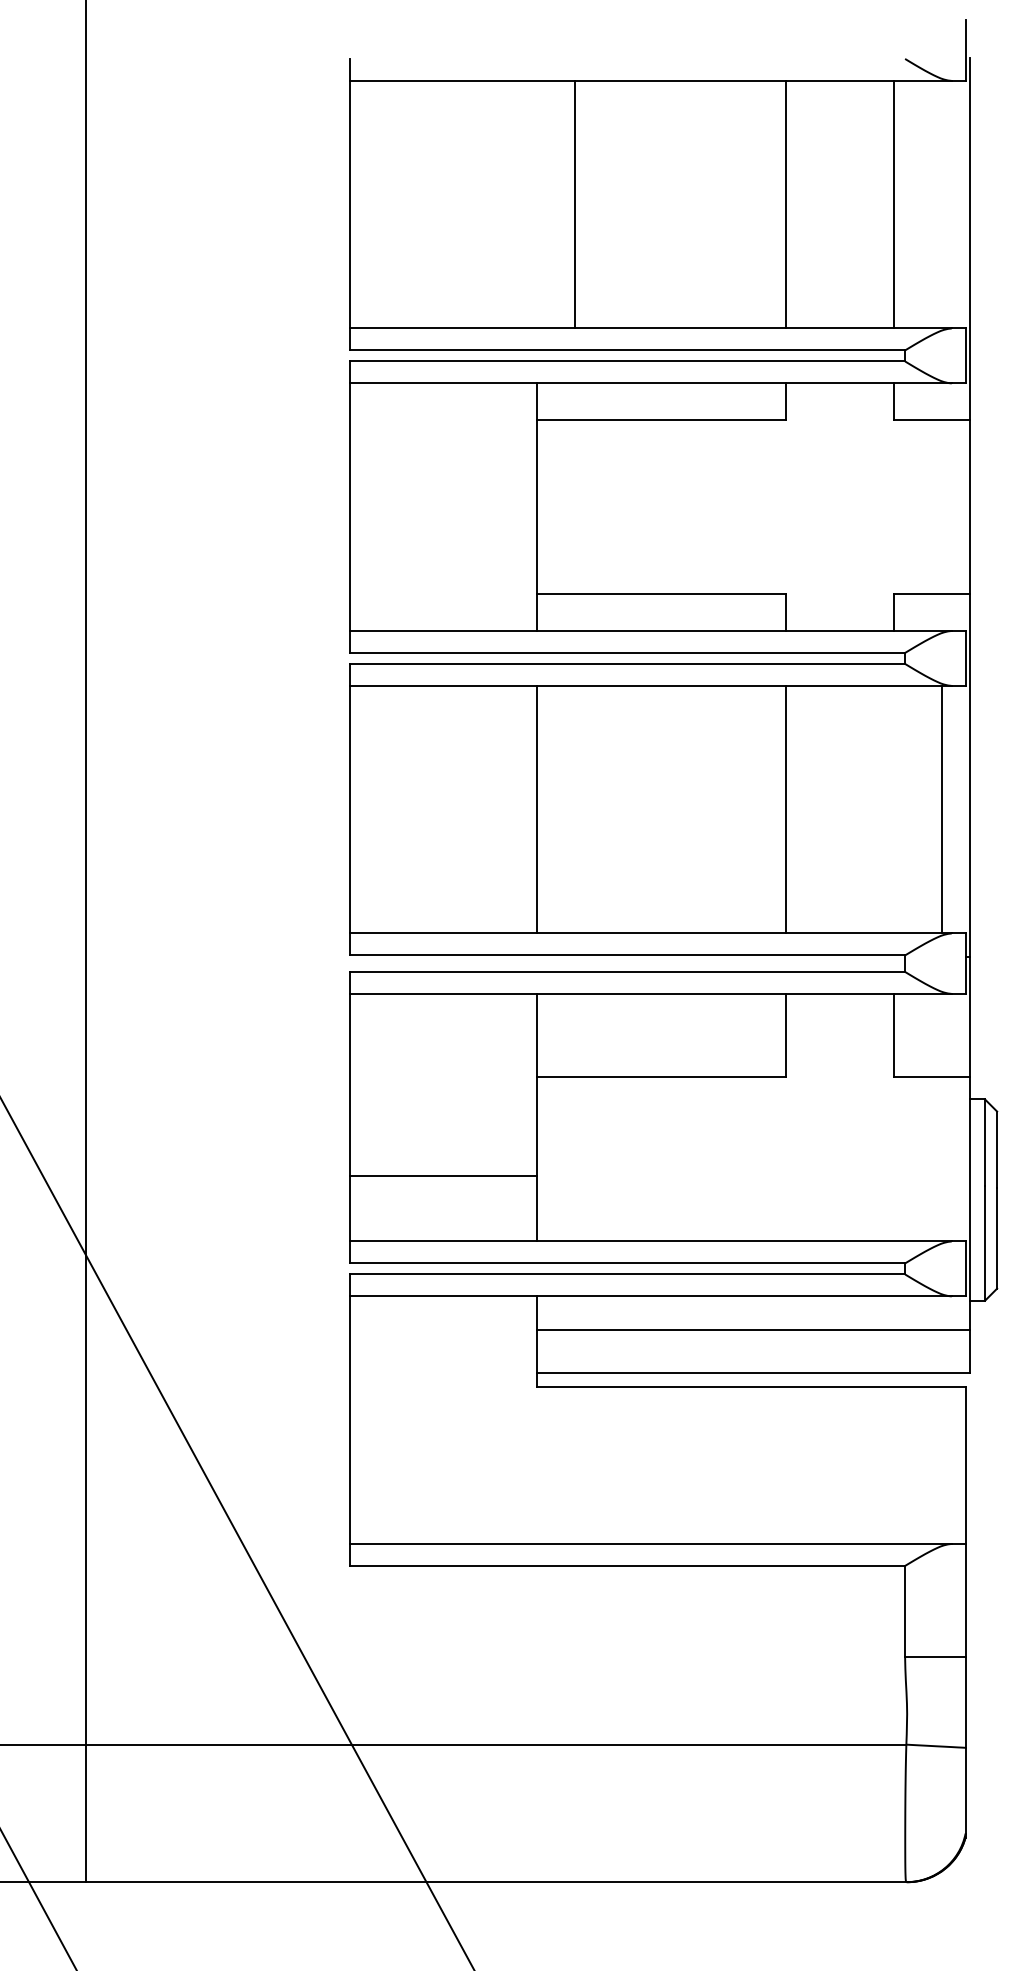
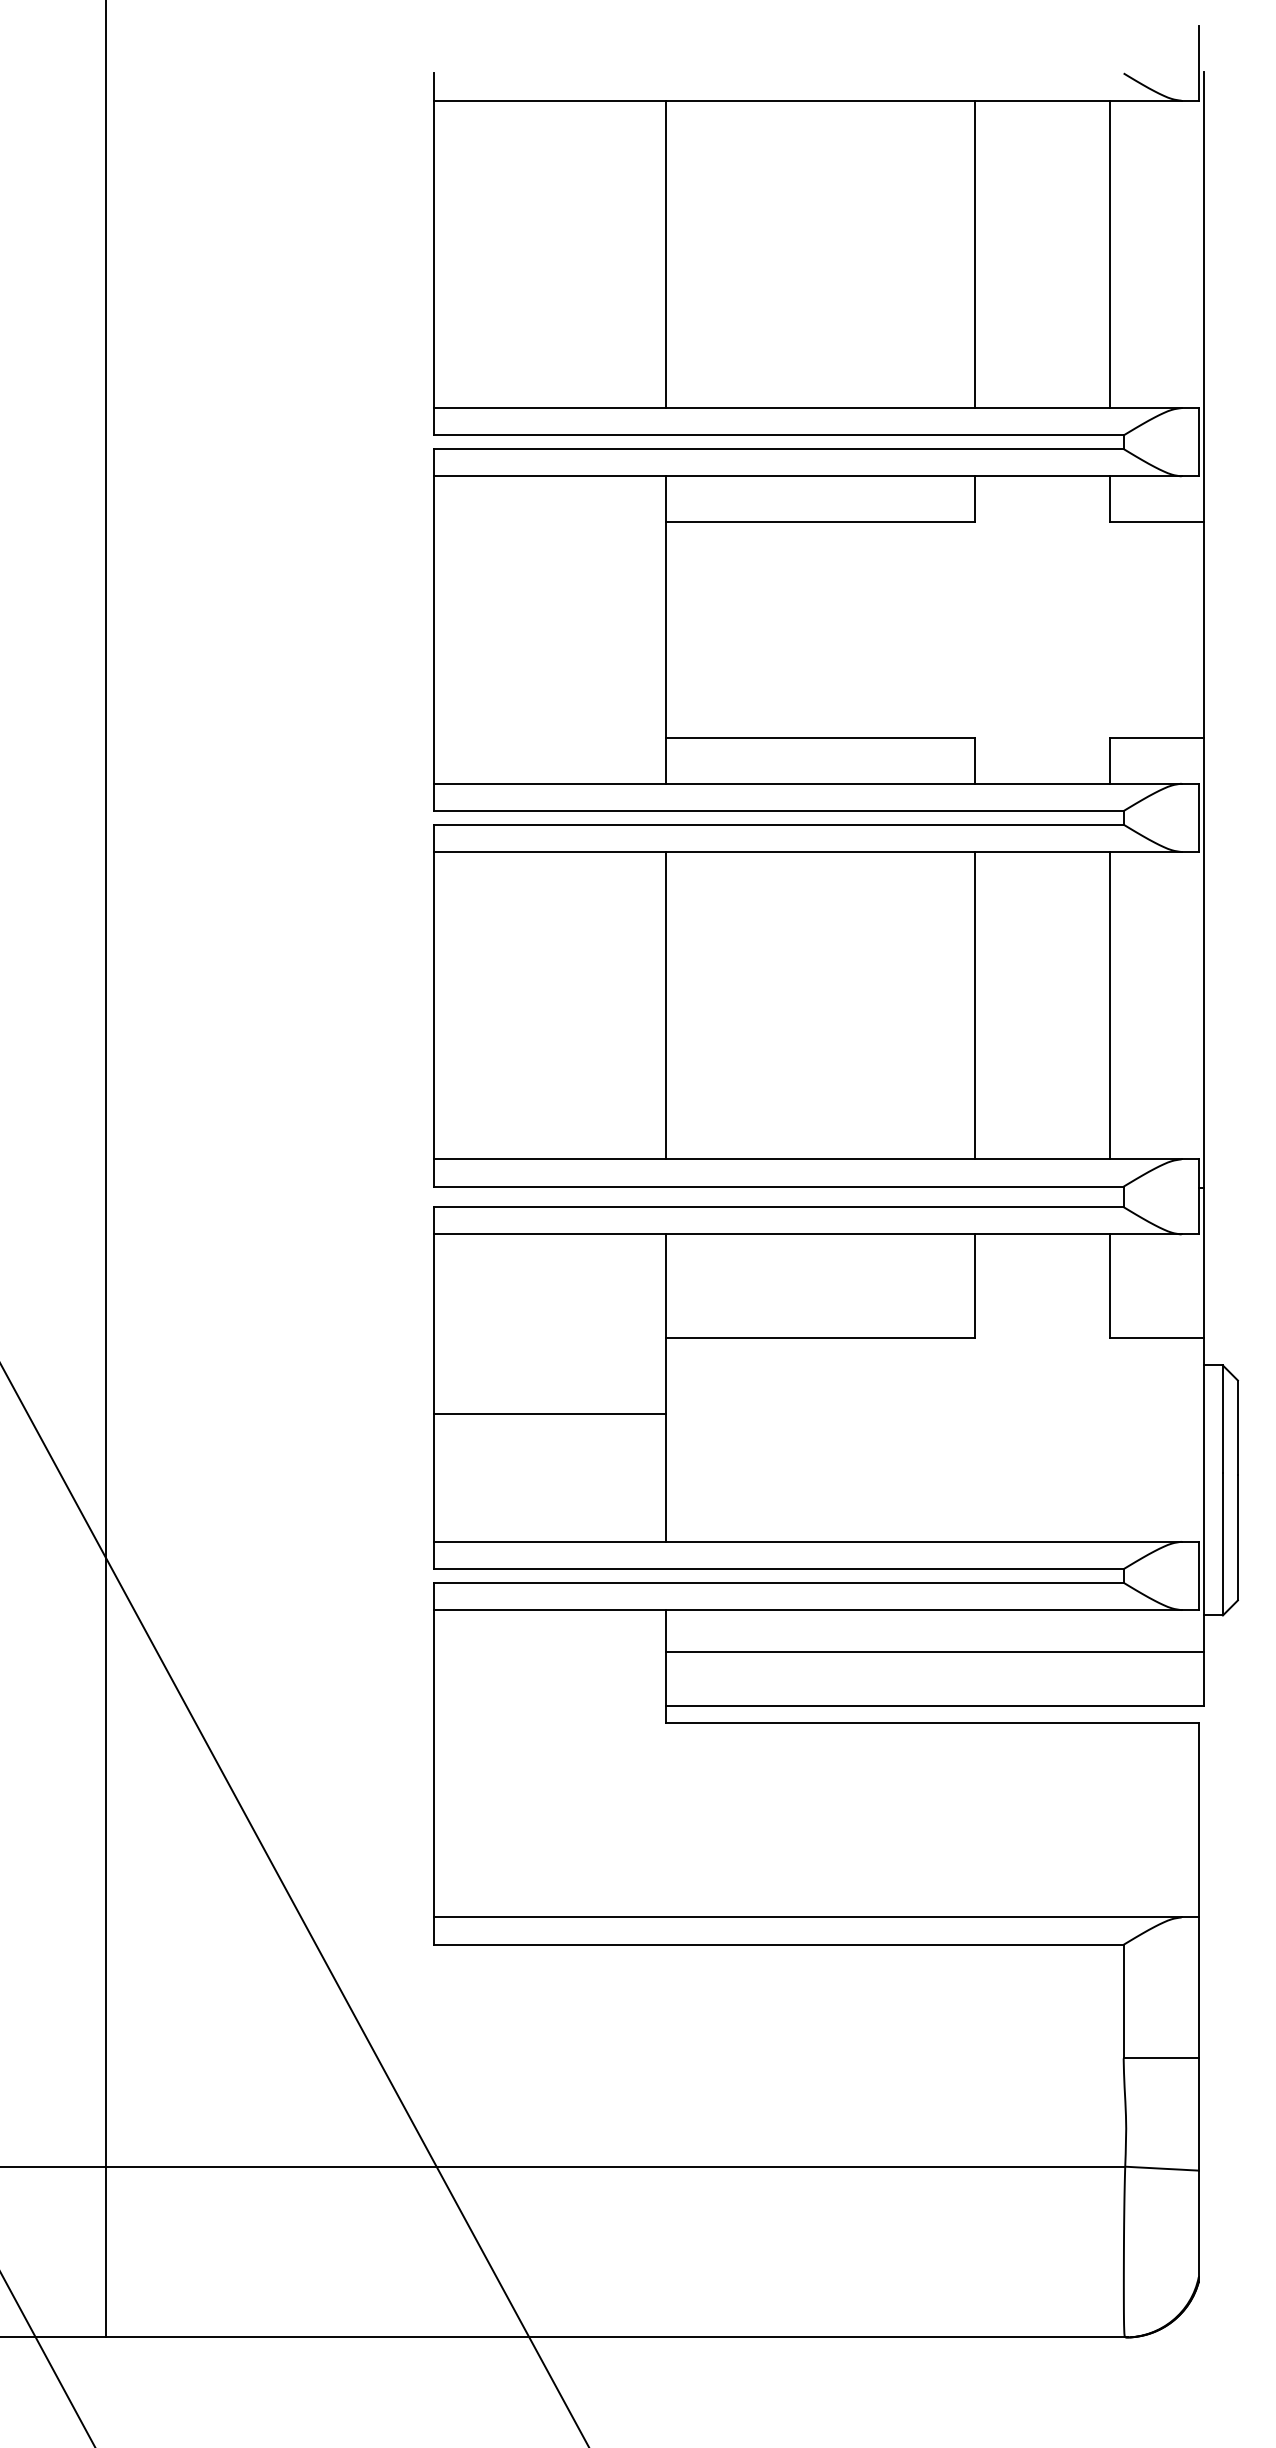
line: (575, 204) -> (666, 254), moved
line: (942, 809) -> (1109, 1005), moved
line: (442, 1175) -> (549, 1413), moved

